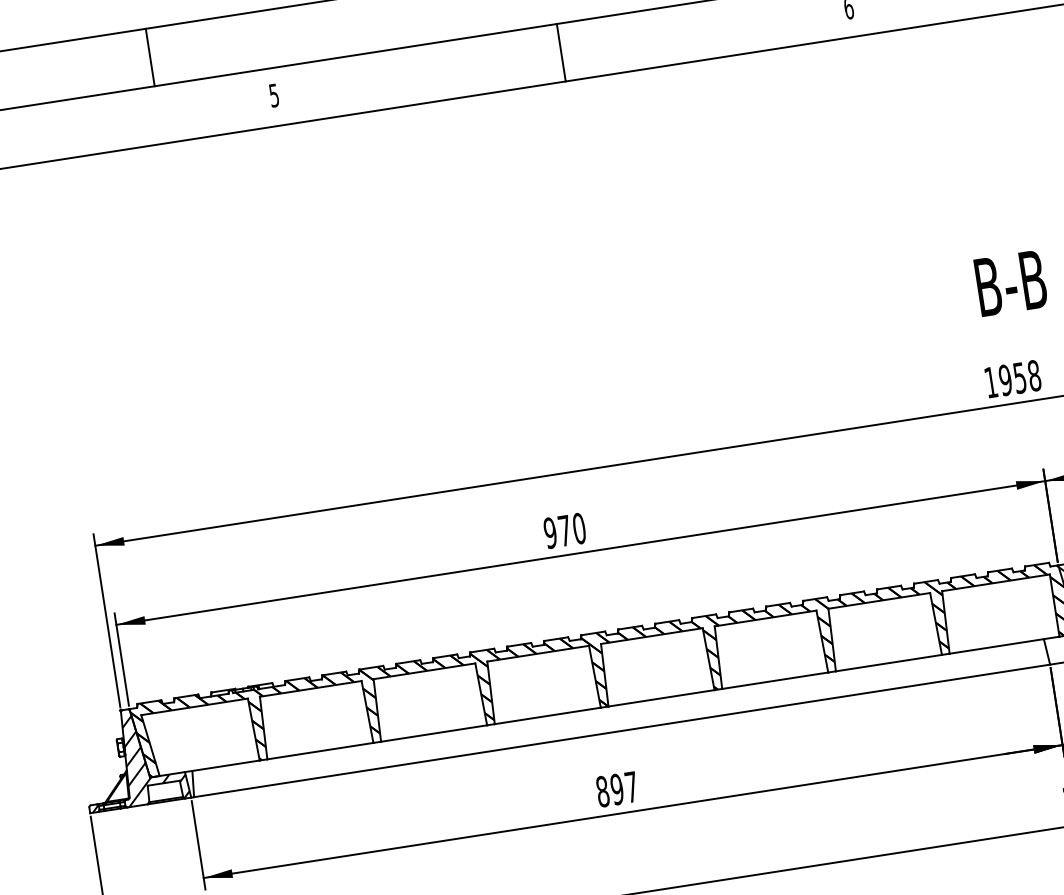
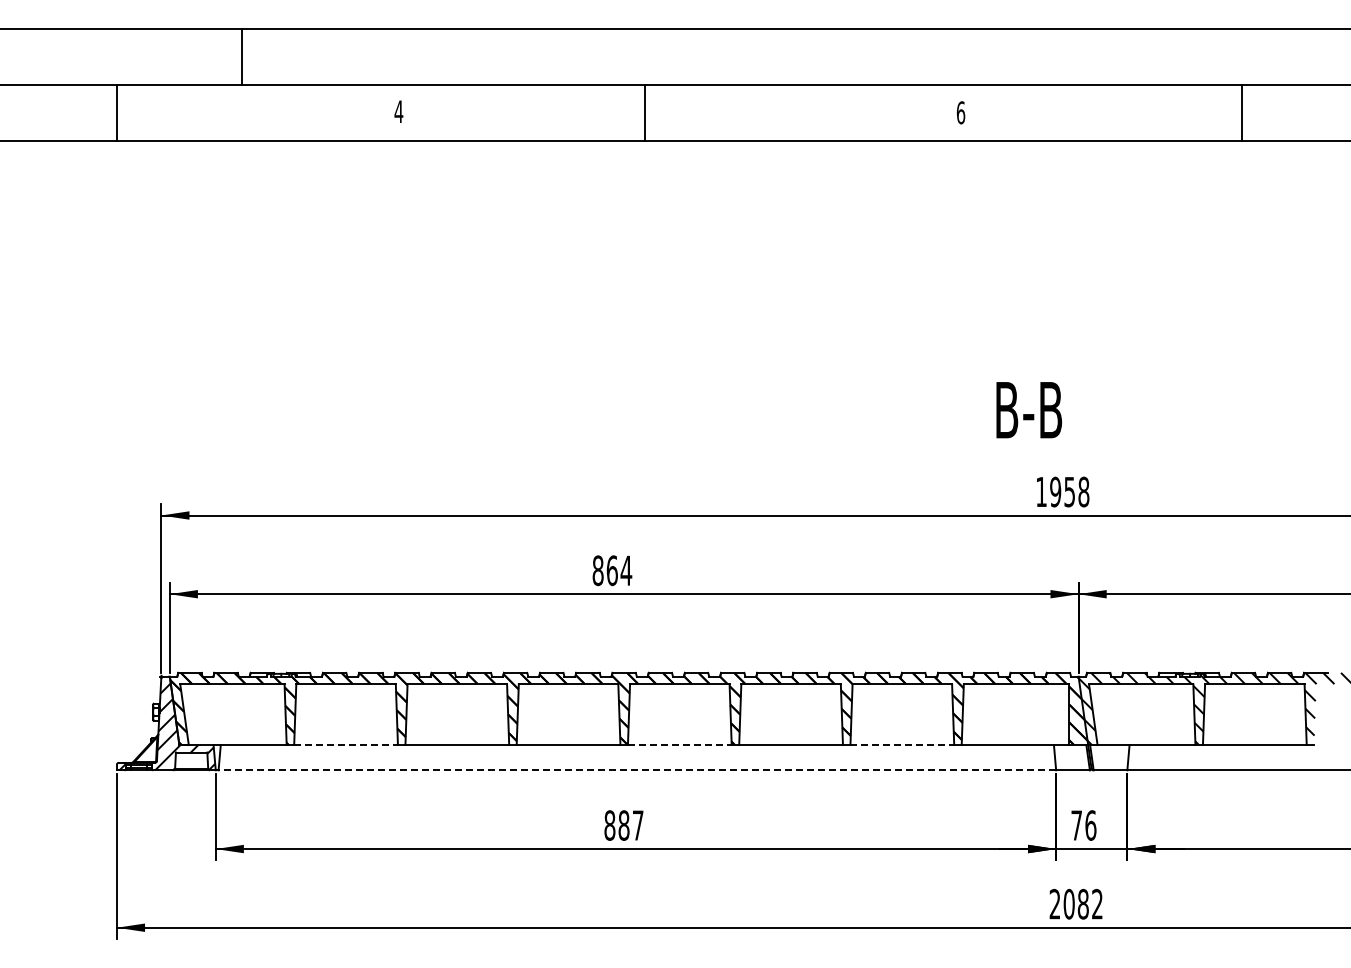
line: (561, 52) -> (644, 113), moved
line: (150, 57) -> (242, 57), moved
text: (273, 95) -> (398, 111), 5 -> 4
text: (1011, 283) -> (1029, 410), moved
text: (565, 530) -> (612, 570), 970 -> 864
line: (889, 663) -> (902, 745), solid -> dashed
line: (661, 698) -> (679, 745), solid -> dashed
line: (622, 731) -> (637, 770), solid -> dashed
line: (320, 751) -> (346, 745), solid -> dashed
text: (616, 789) -> (623, 825), 897 -> 887

